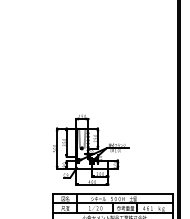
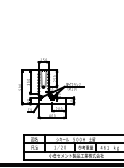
part: (91, 149) -> (51, 88), moved

